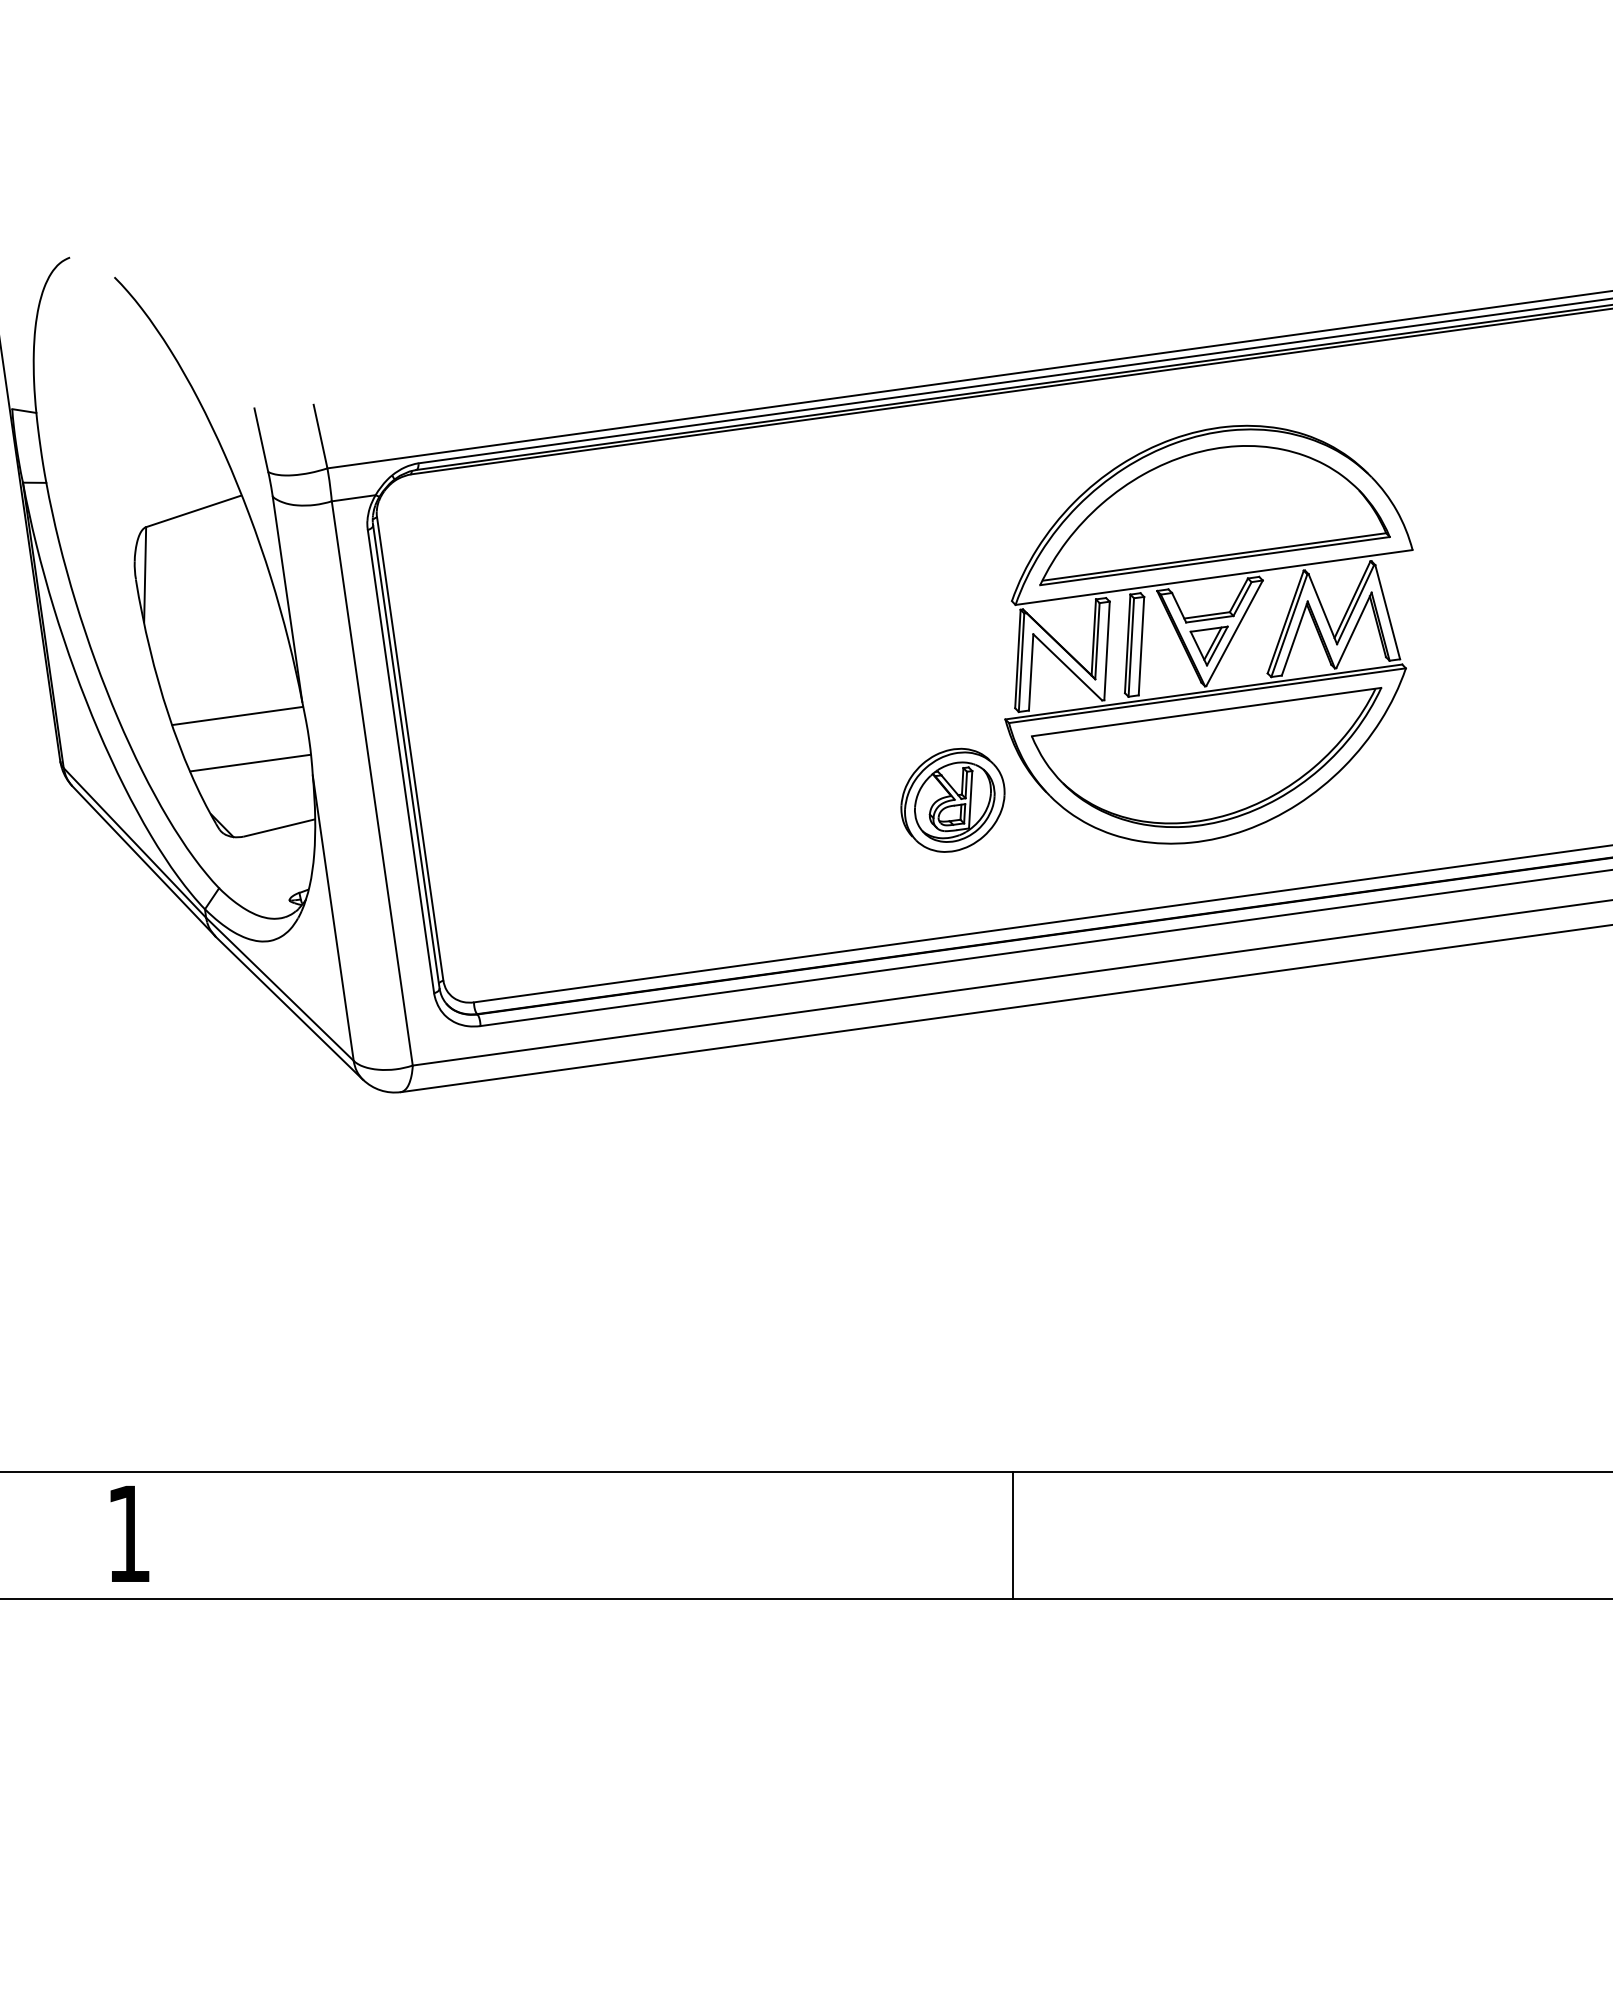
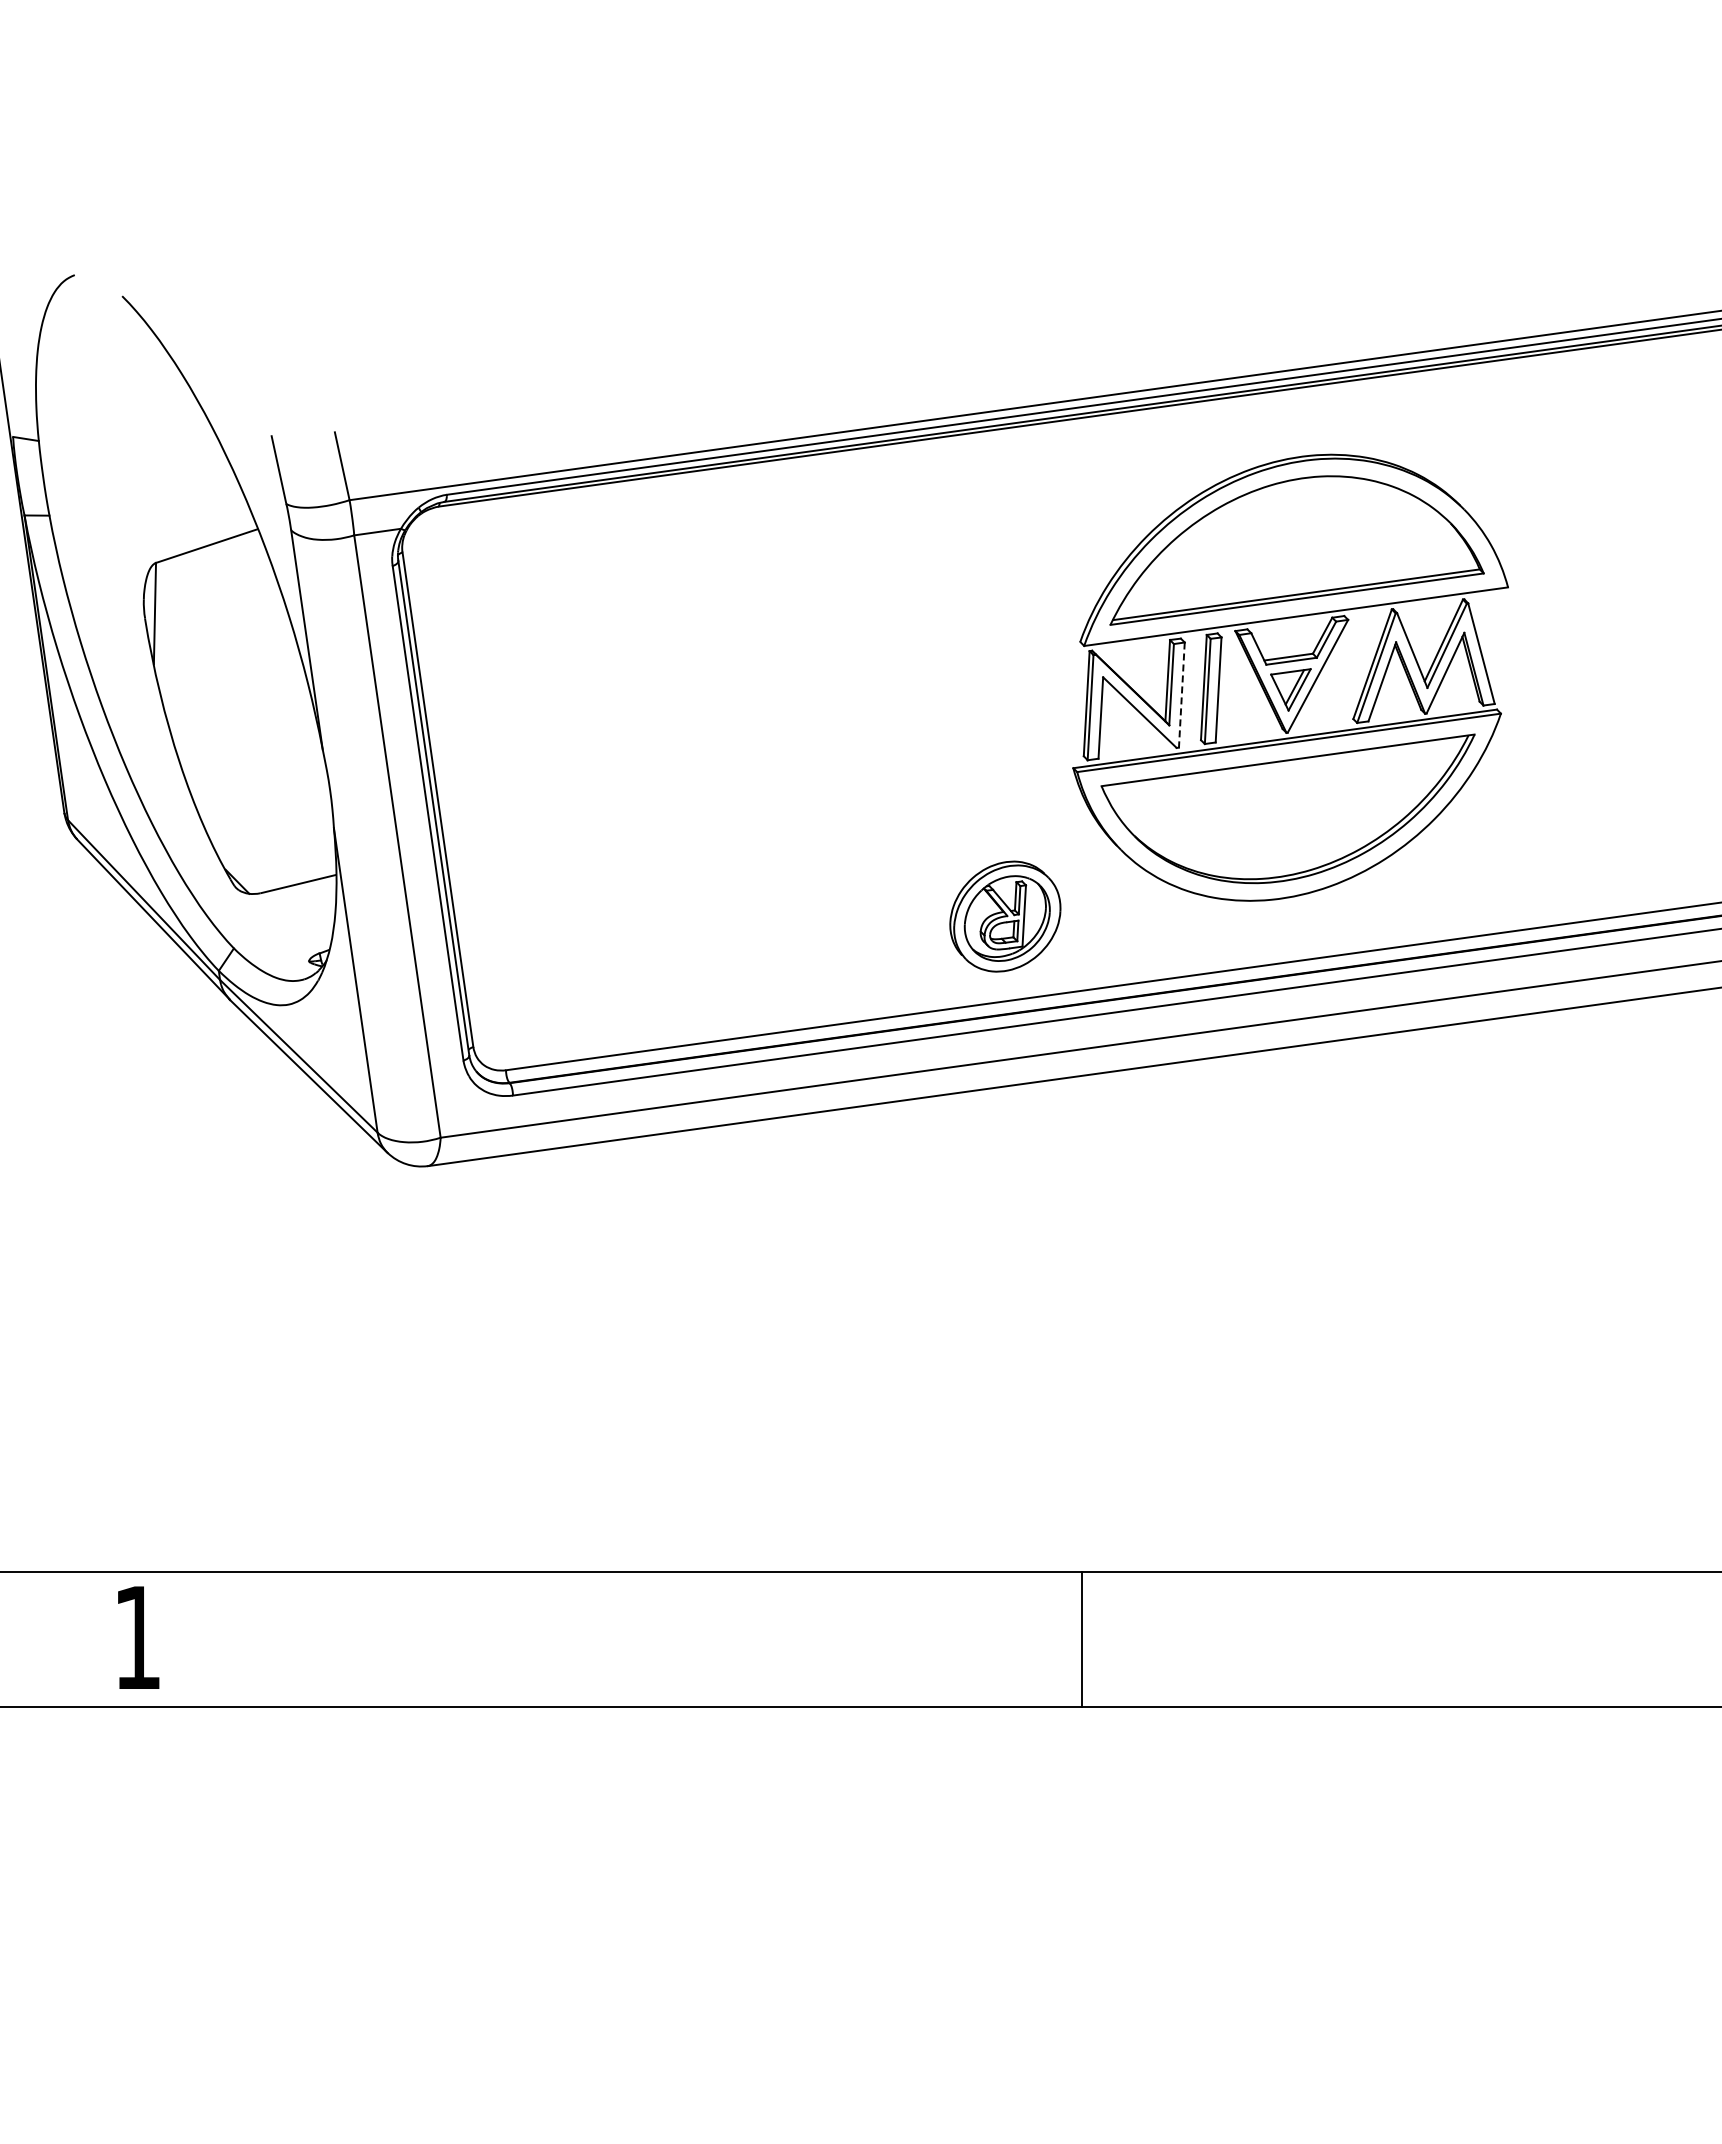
line: (1106, 651) -> (1181, 695), solid -> dashed
line: (237, 715) -> (253, 764), removed
line: (250, 762) -> (267, 814), removed
part: (953, 800) -> (1005, 916), moved

